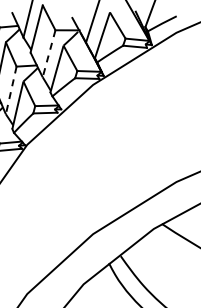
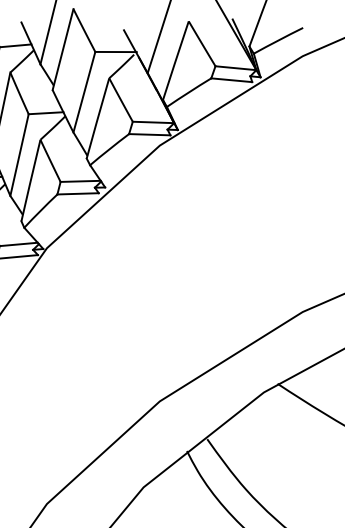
line: (48, 54) -> (83, 93), dashed -> solid
line: (11, 90) -> (19, 155), dashed -> solid

